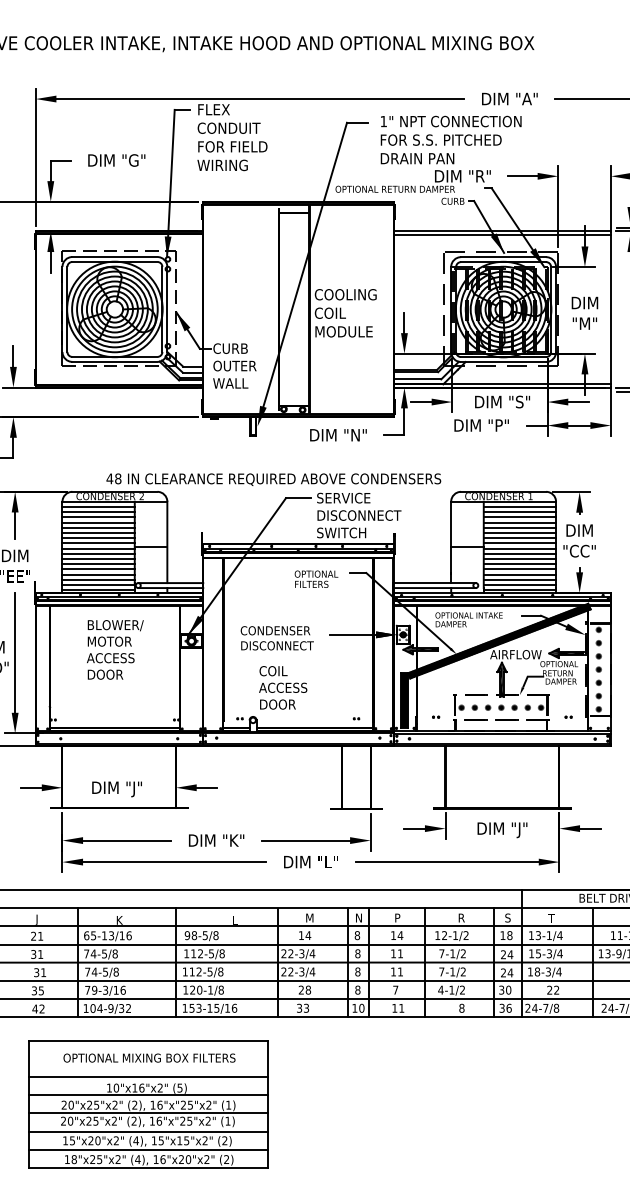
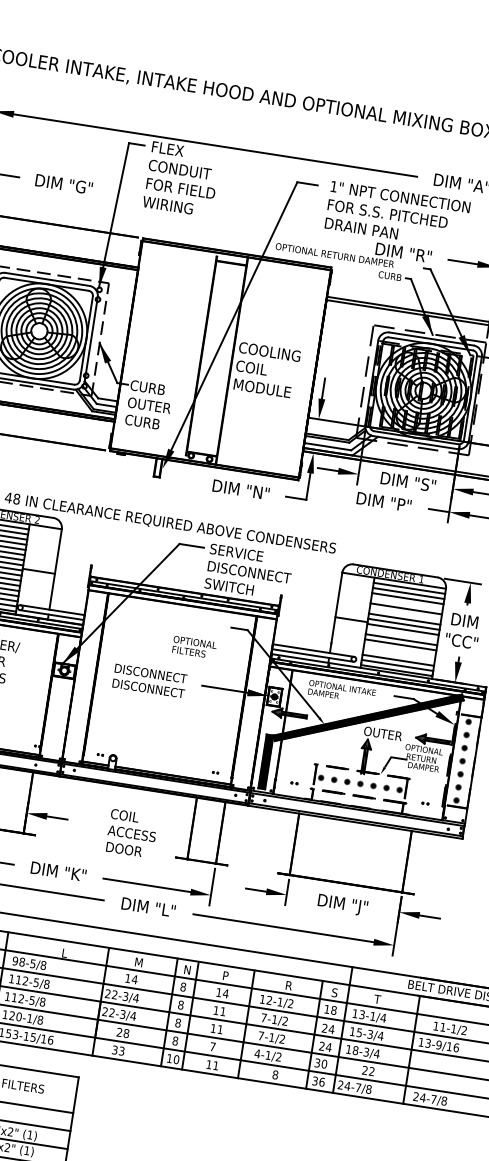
text: (230, 383) -> (142, 422), WALL -> CURB
line: (519, 522) -> (406, 603), removed
line: (519, 532) -> (405, 613), removed
line: (519, 553) -> (401, 634), removed
line: (519, 569) -> (399, 650), removed
line: (519, 574) -> (398, 655), removed
text: (316, 578) -> (194, 646), moved
text: (276, 630) -> (150, 673), CONDENSER -> DISCONNECT
text: (515, 654) -> (382, 733), AIRFLOW -> OUTER
text: (283, 687) -> (132, 833), moved

